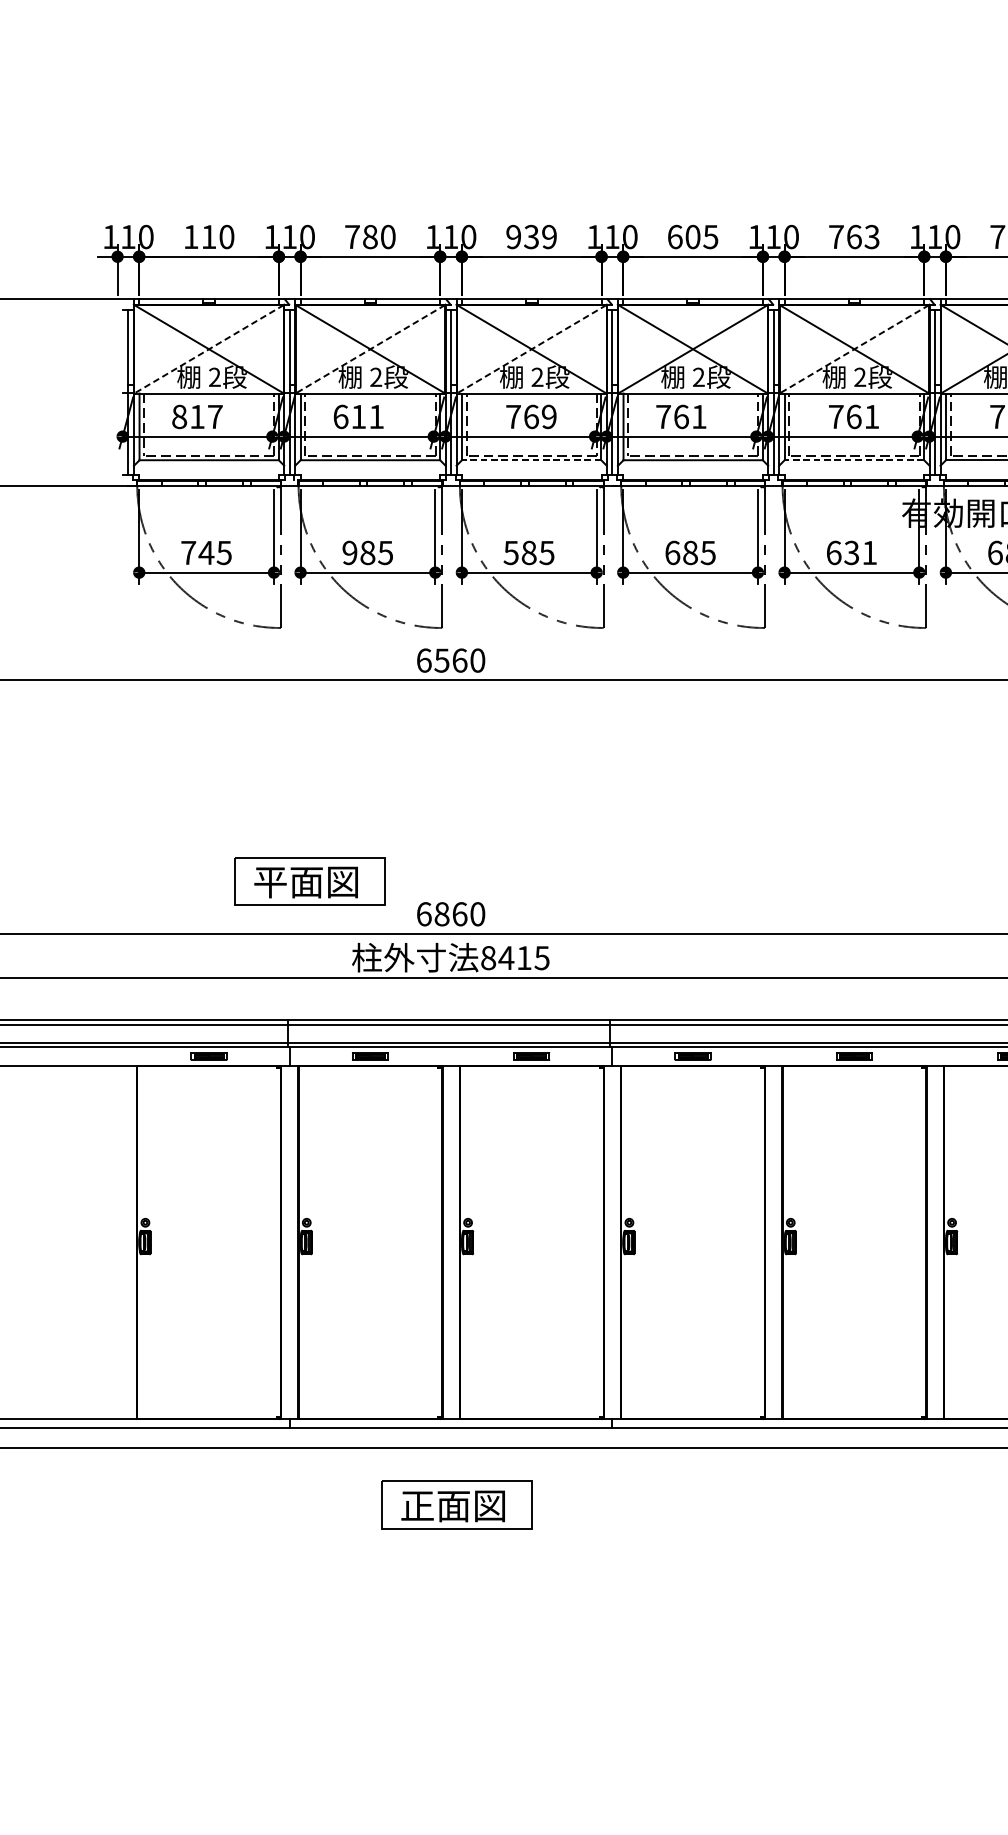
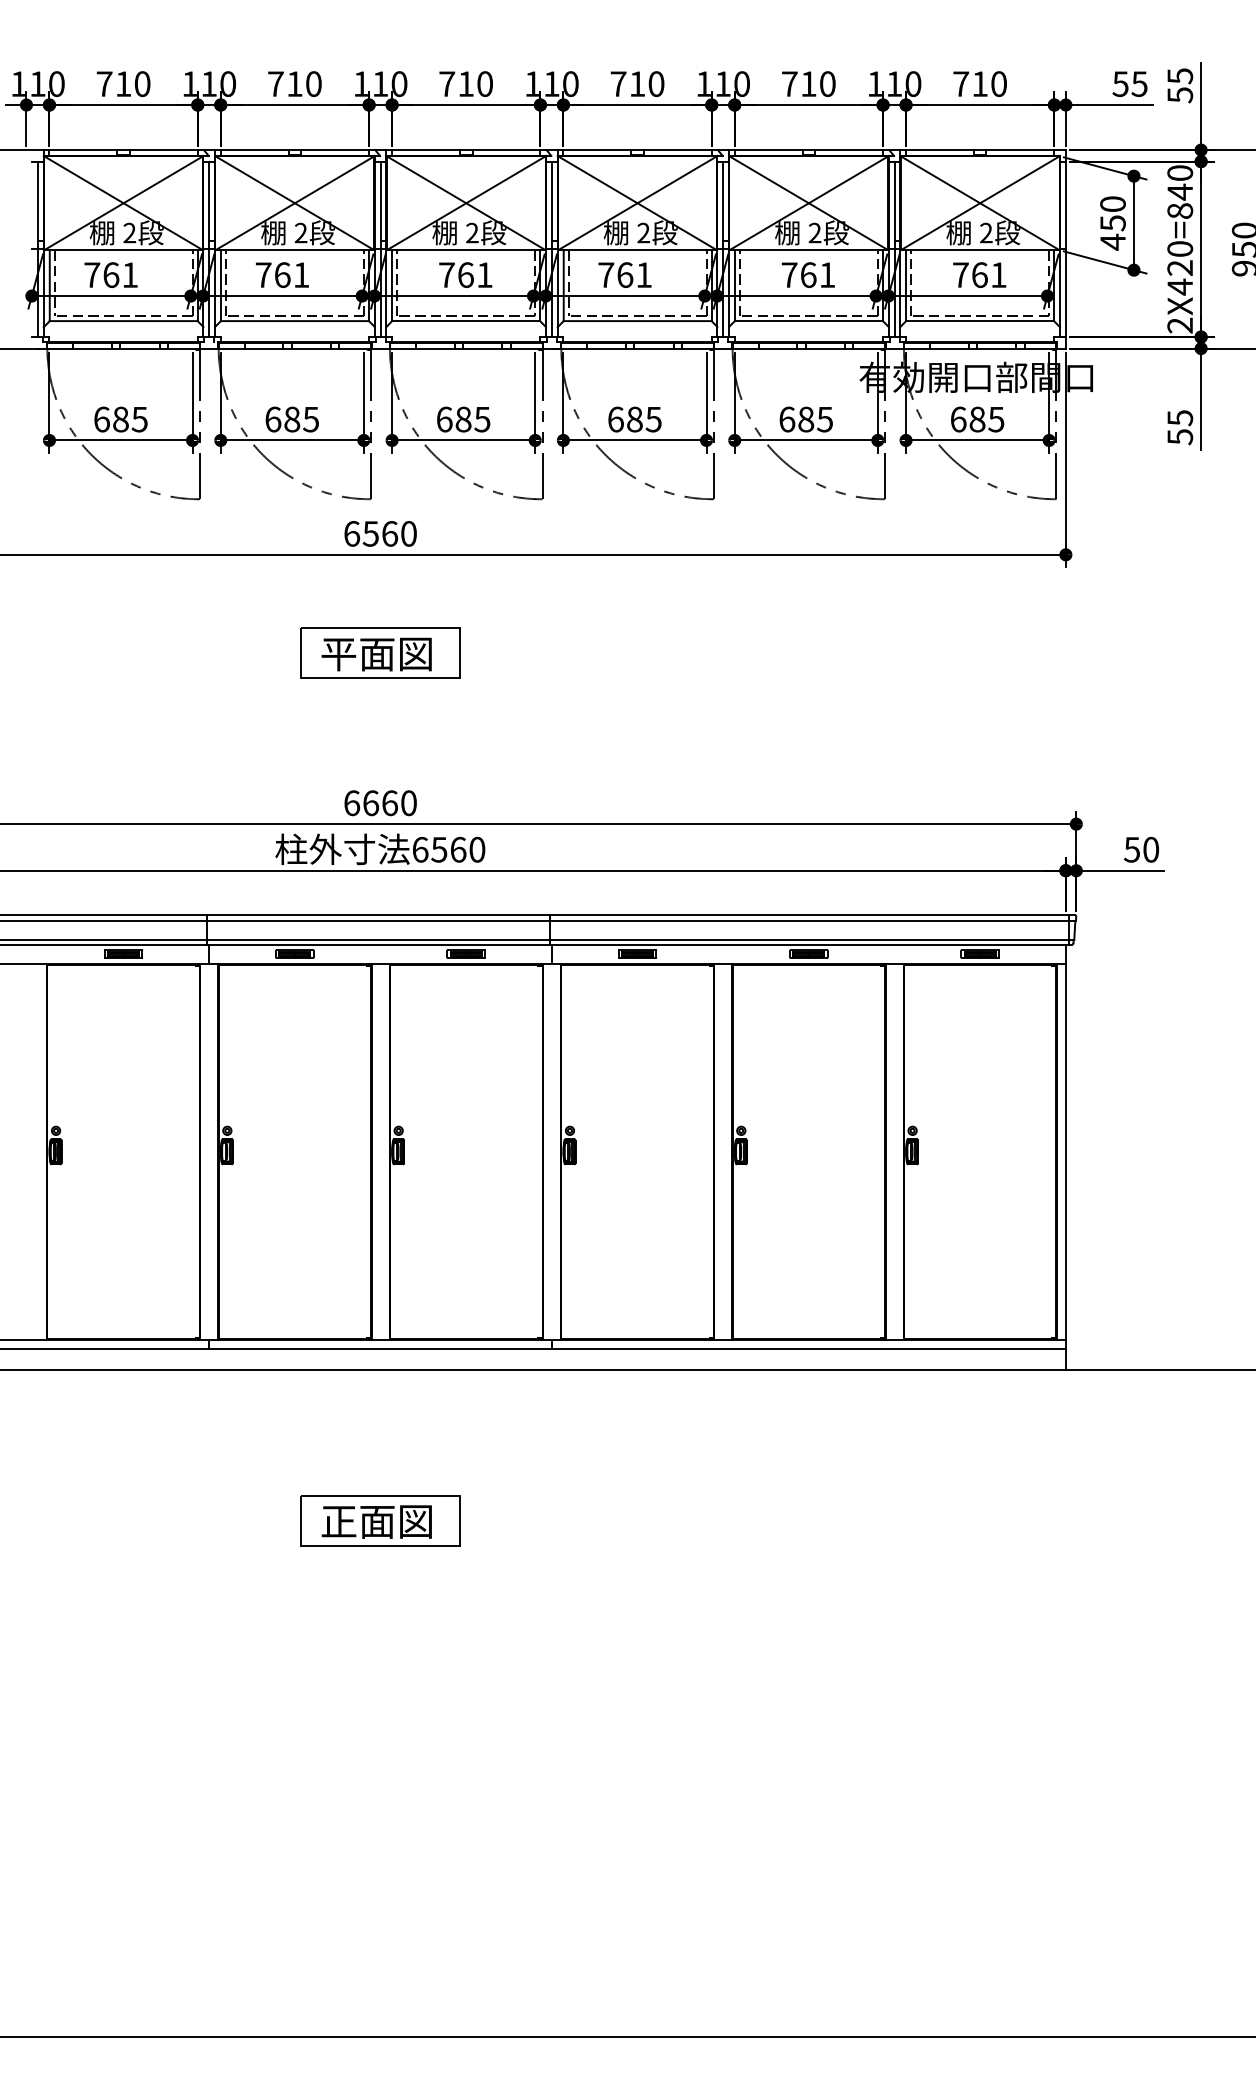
text: (191, 236) -> (104, 83), 110 -> 710
text: (369, 236) -> (294, 83), 780 -> 710
text: (531, 237) -> (465, 84), 939 -> 710
text: (692, 237) -> (637, 84), 605 -> 710
text: (863, 237) -> (818, 84), 763 -> 710
line: (208, 349) -> (123, 203), dashed -> solid
line: (369, 349) -> (294, 203), dashed -> solid
line: (531, 349) -> (465, 203), dashed -> solid
line: (854, 349) -> (808, 203), dashed -> solid
text: (197, 417) -> (111, 275), 817 -> 761
text: (349, 417) -> (272, 275), 611 -> 761
text: (548, 417) -> (484, 275), 769 -> 761
line: (531, 460) -> (466, 321), dashed -> solid
line: (854, 460) -> (808, 321), dashed -> solid
text: (197, 552) -> (111, 419), 745 -> 685
text: (350, 552) -> (273, 419), 985 -> 685
text: (511, 552) -> (444, 419), 585 -> 685
text: (860, 552) -> (815, 419), 631 -> 685
part: (309, 880) -> (380, 652), moved
text: (442, 914) -> (371, 803), 6860 -> 6660
text: (515, 957) -> (448, 849), 8415 -> 6560
part: (456, 1504) -> (380, 1520), moved

